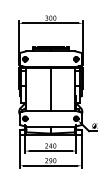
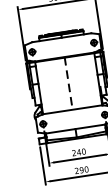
line: (50, 89) -> (68, 84), solid -> dashed

